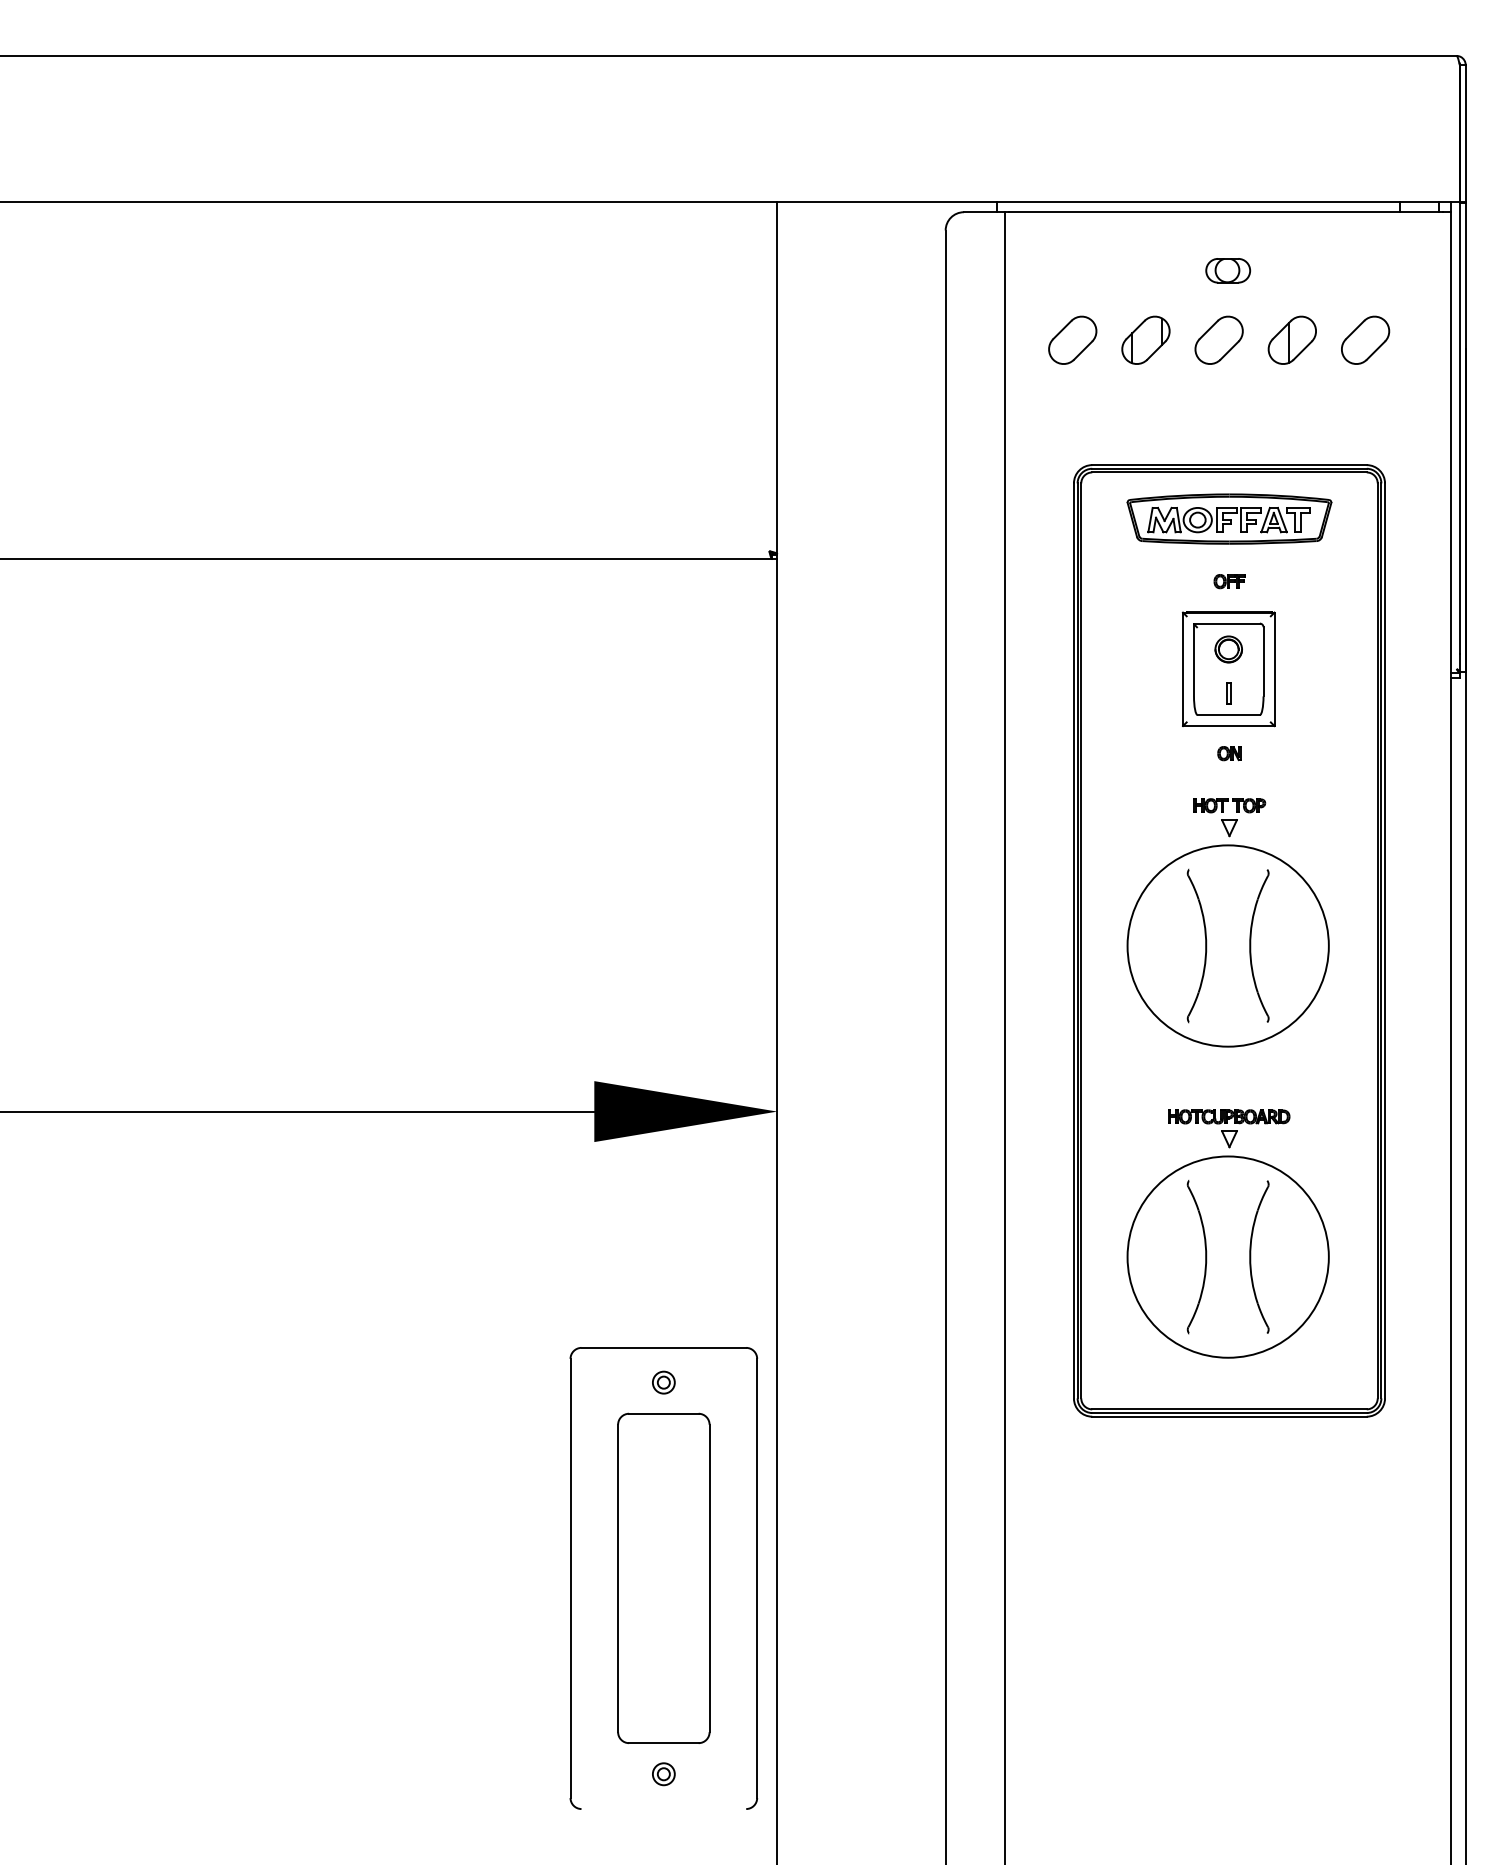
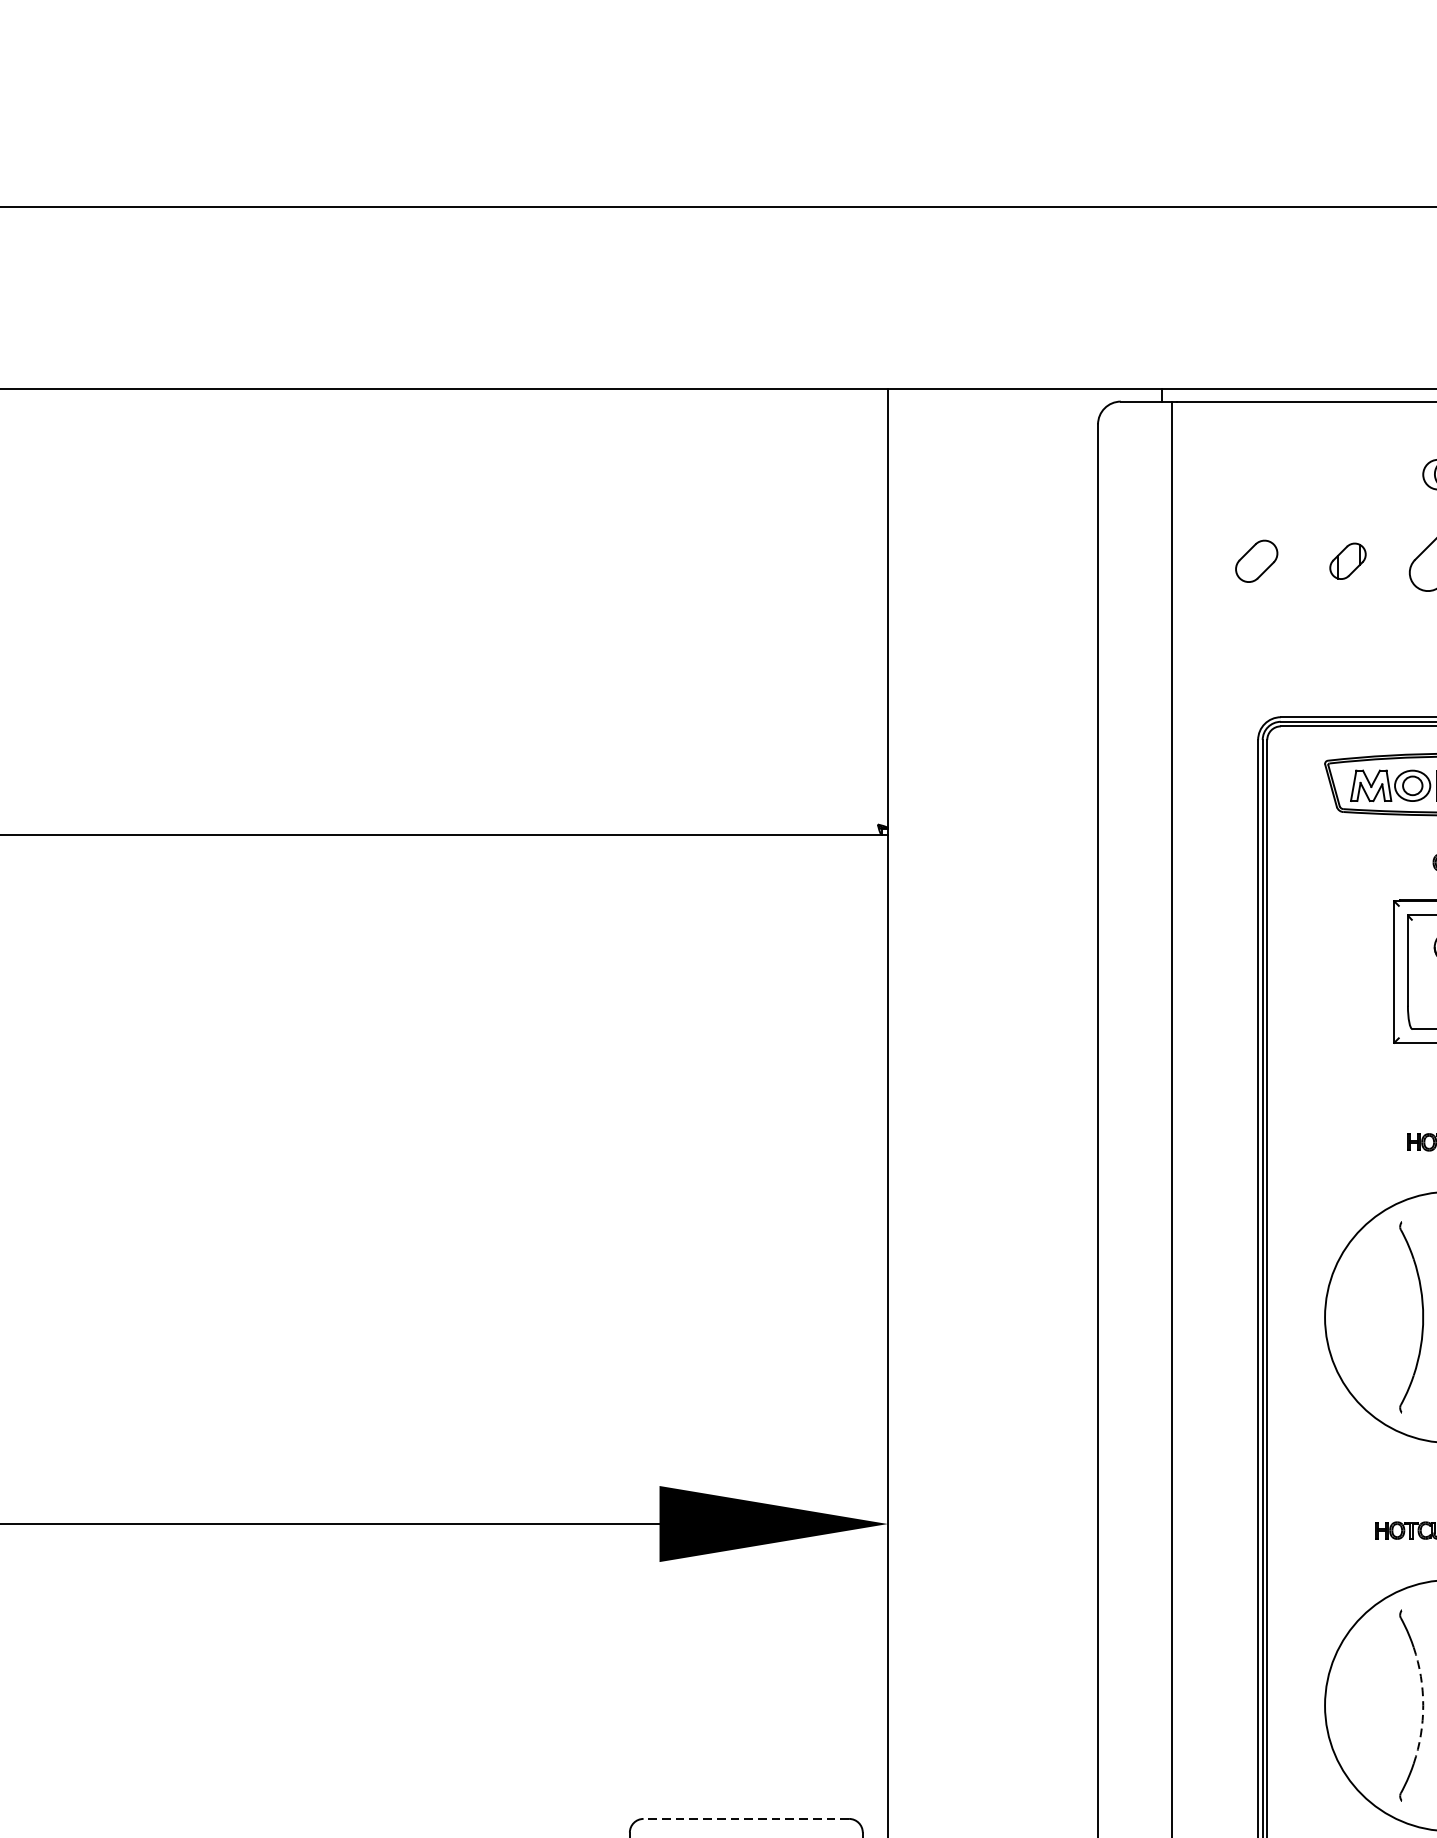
part: (1072, 339) -> (1256, 560), size x0.7
part: (1145, 339) -> (1347, 560), size x0.6
arc: (1206, 1257) -> (1423, 1706), solid -> dashed
line: (663, 1347) -> (745, 1818), solid -> dashed

